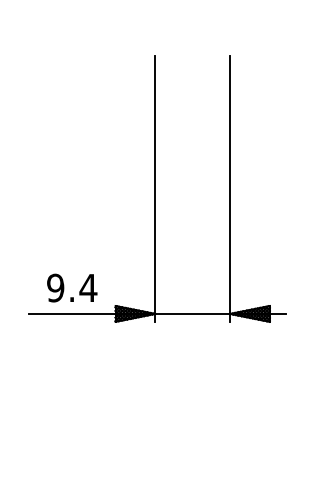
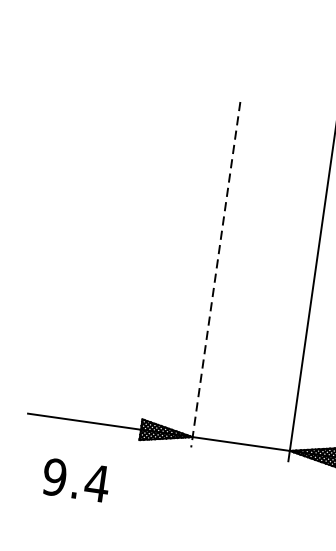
line: (155, 189) -> (215, 275), solid -> dashed
text: (72, 287) -> (76, 479), moved

